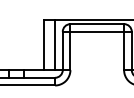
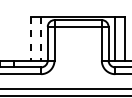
line: (43, 44) -> (30, 38), solid -> dashed
line: (54, 44) -> (40, 38), solid -> dashed

